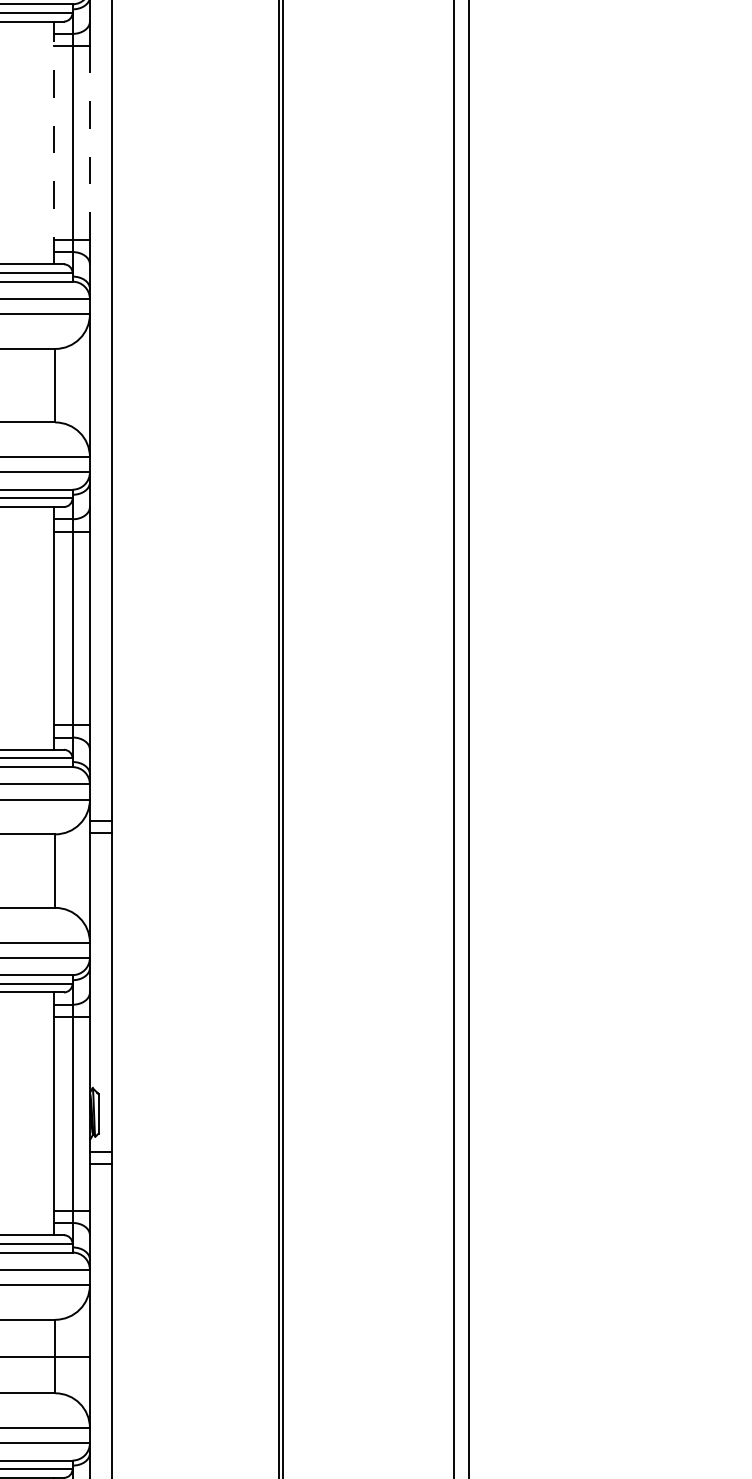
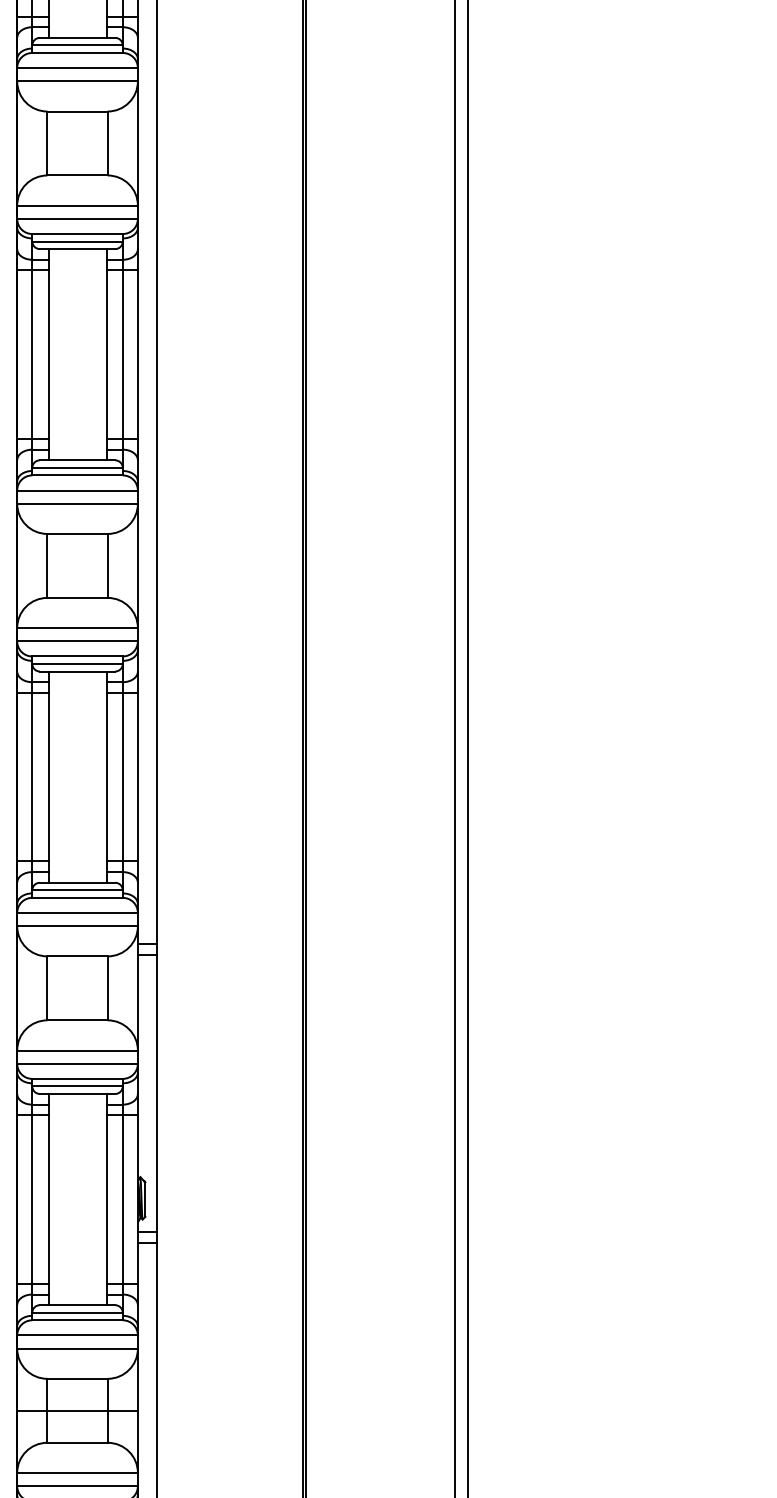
line: (53, 142) -> (106, 354), dashed -> solid
line: (89, 142) -> (137, 354), dashed -> solid

